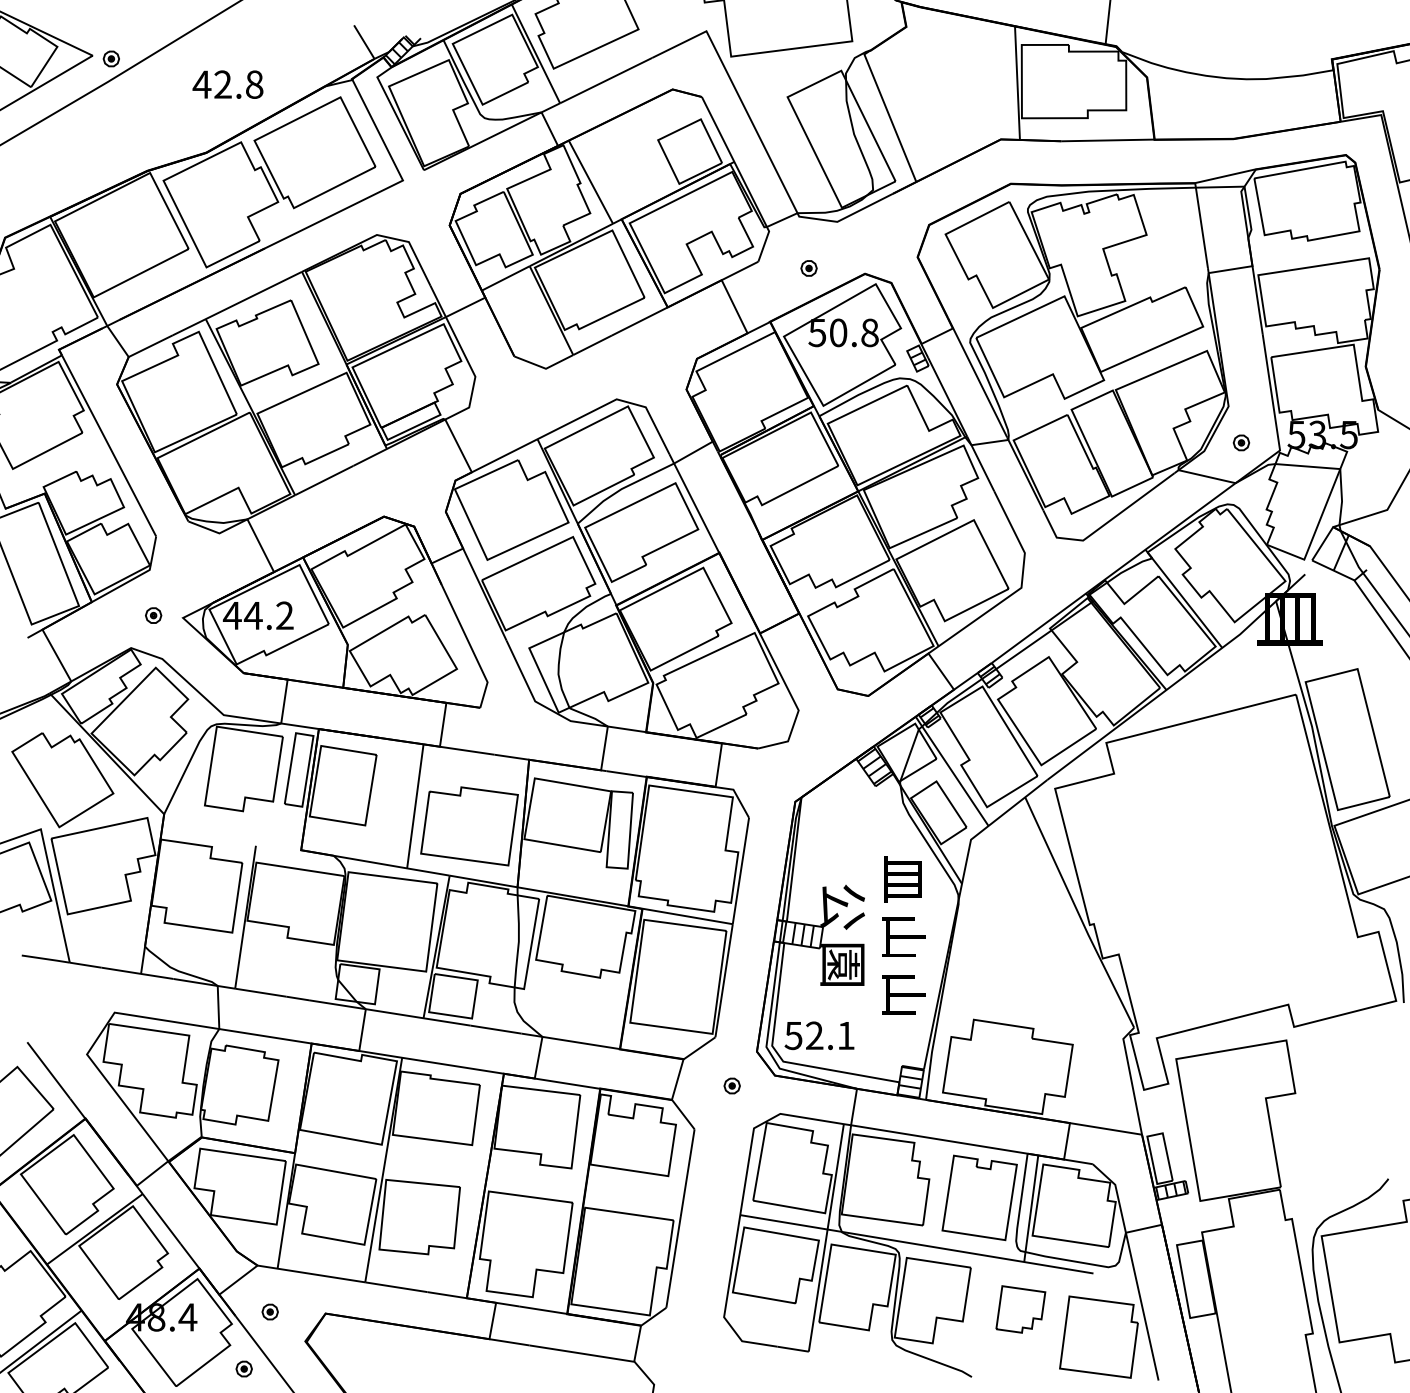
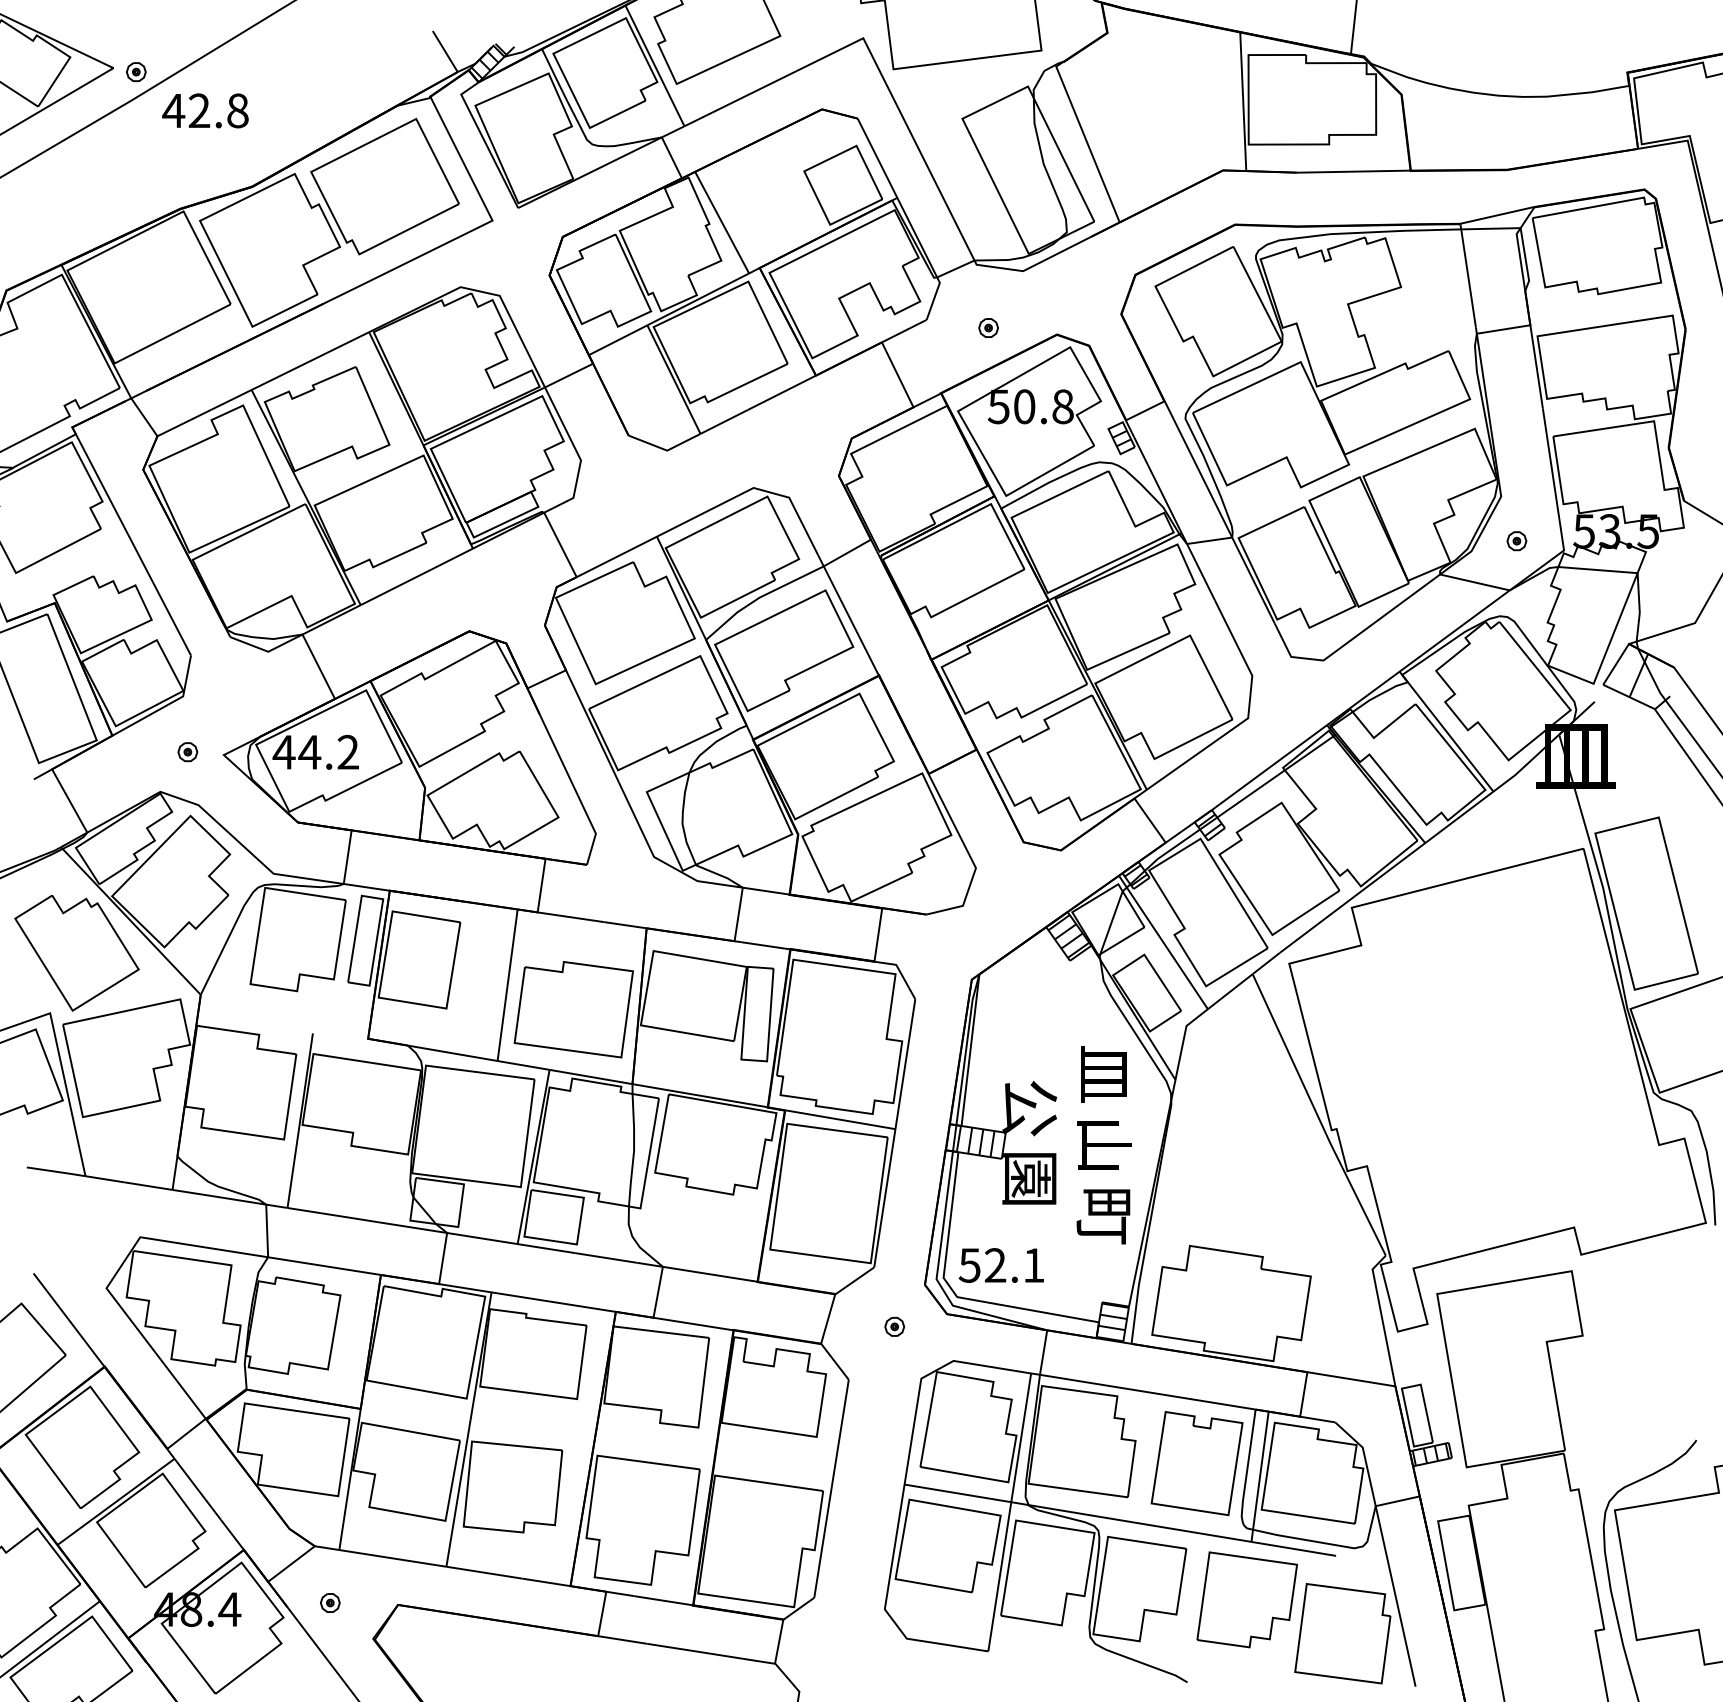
text: (227, 84) -> (204, 110), moved
text: (903, 995) -> (1104, 1216), 山 -> 町
part: (1020, 1309) -> (1246, 1599), size x1.67
part: (243, 1368) -> (297, 1671), removed

